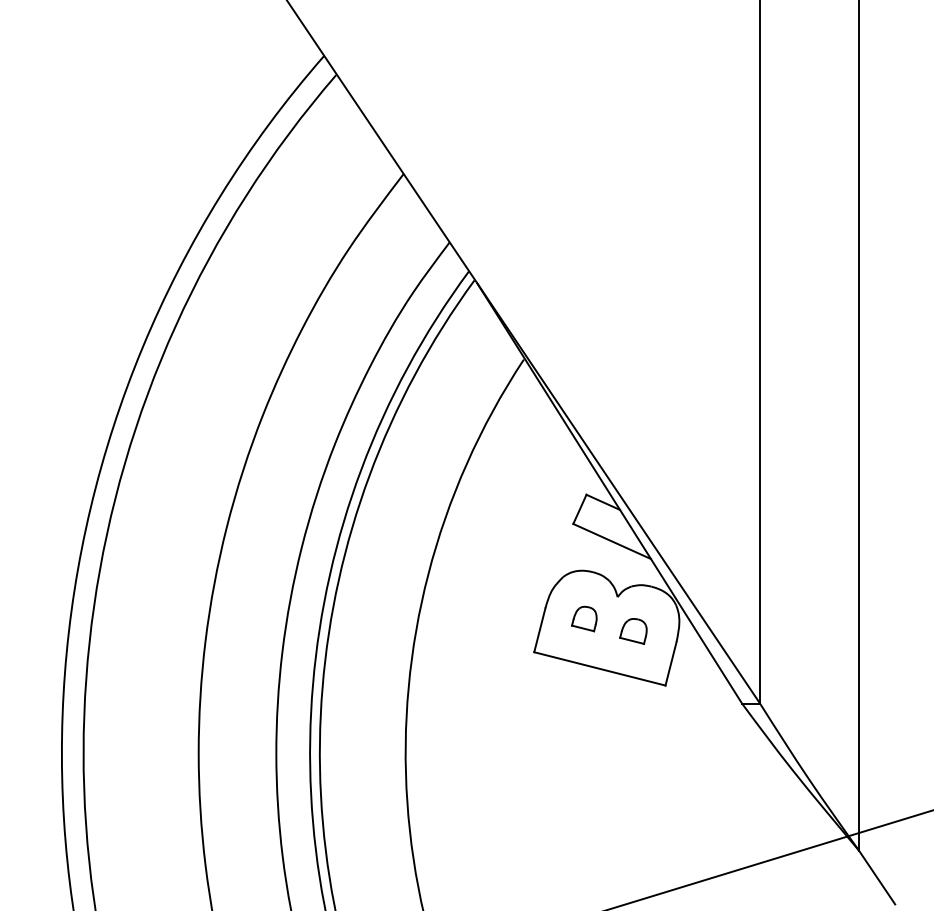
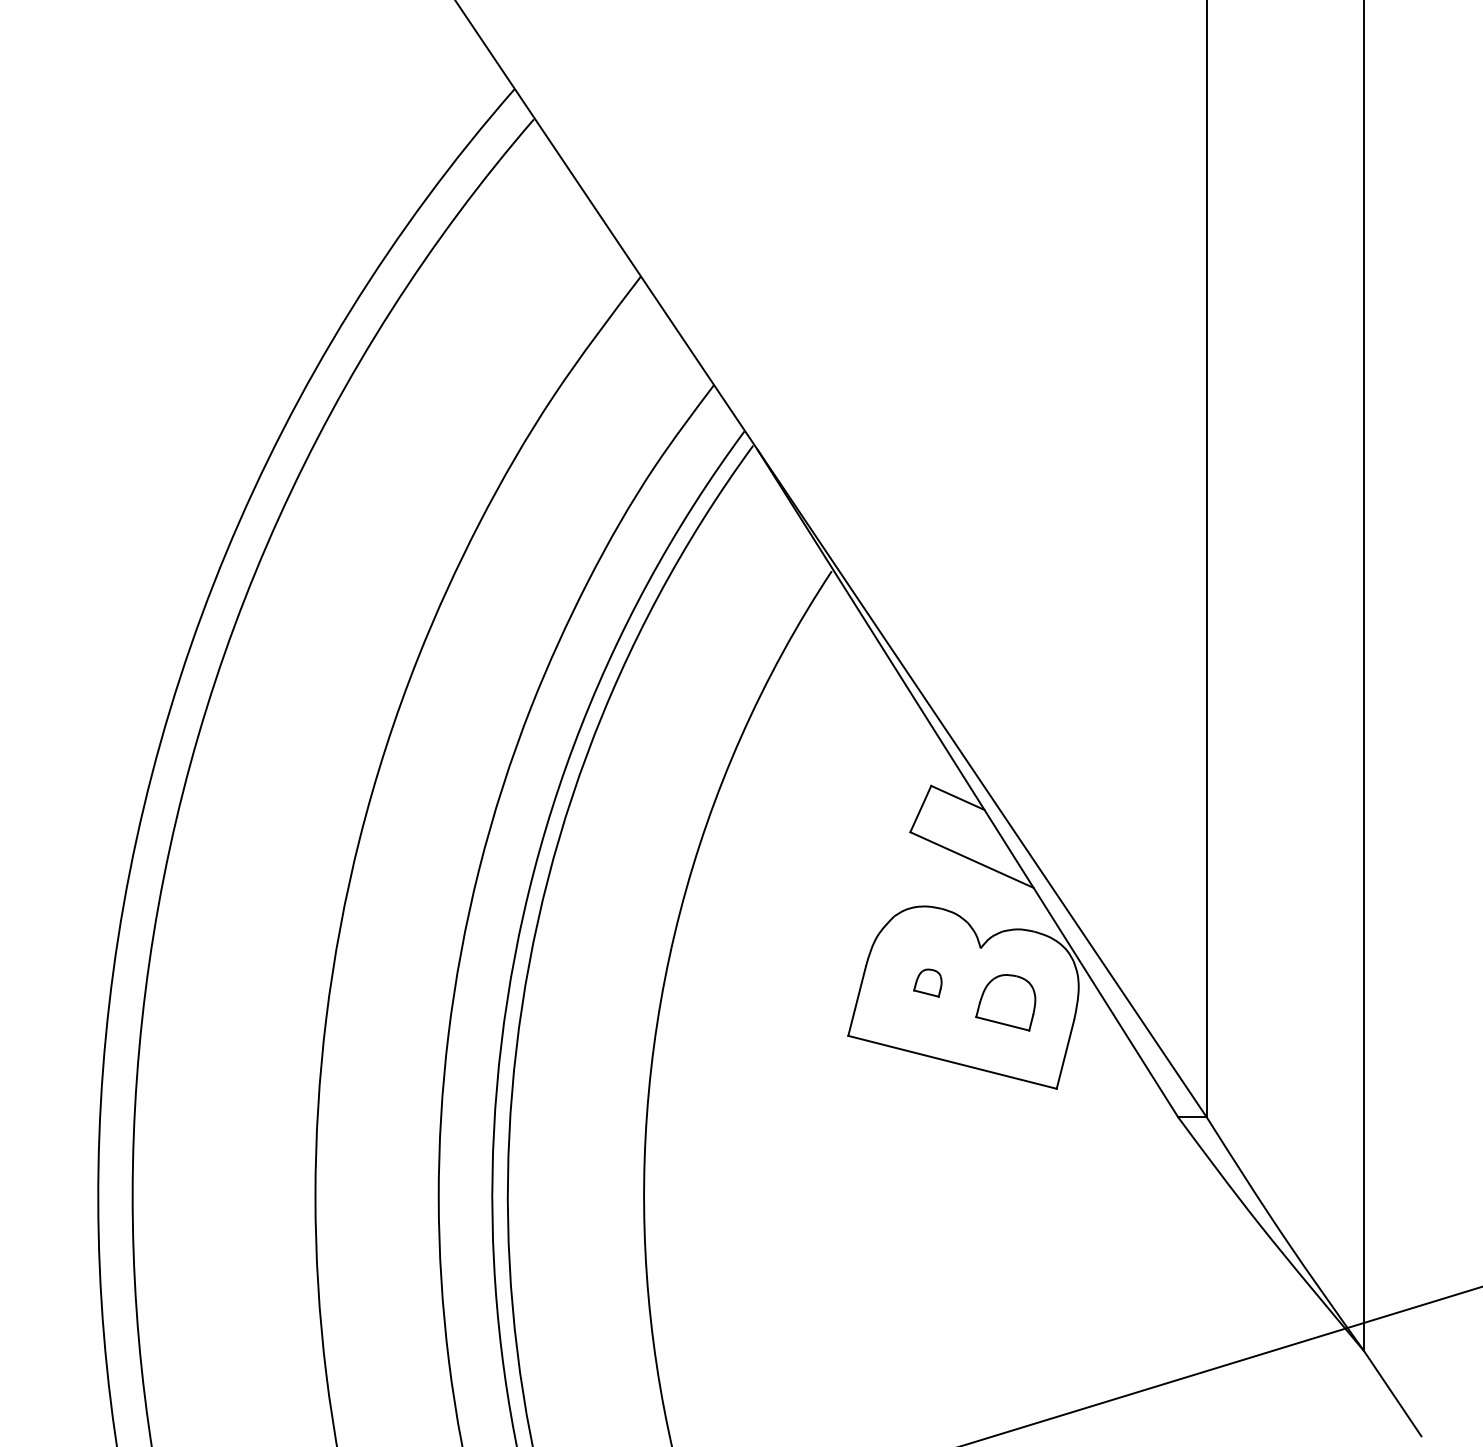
part: (584, 618) -> (928, 982), size x0.7
part: (633, 631) -> (1005, 1002), size x1.4

